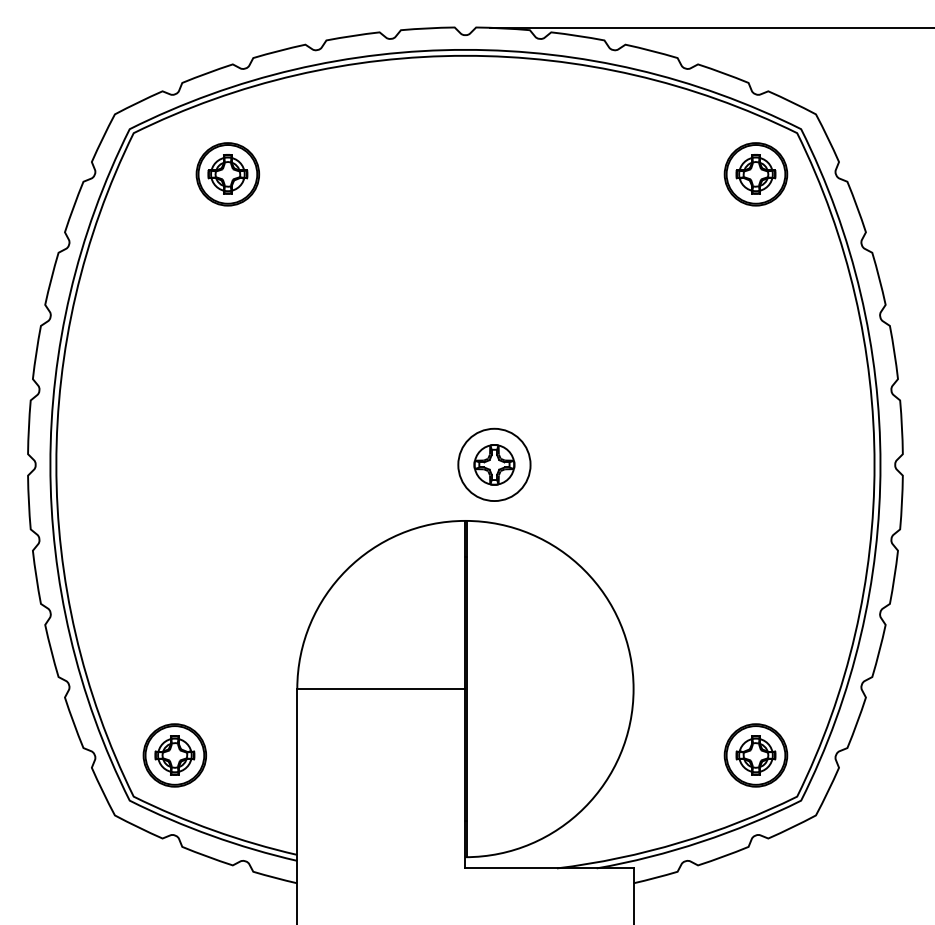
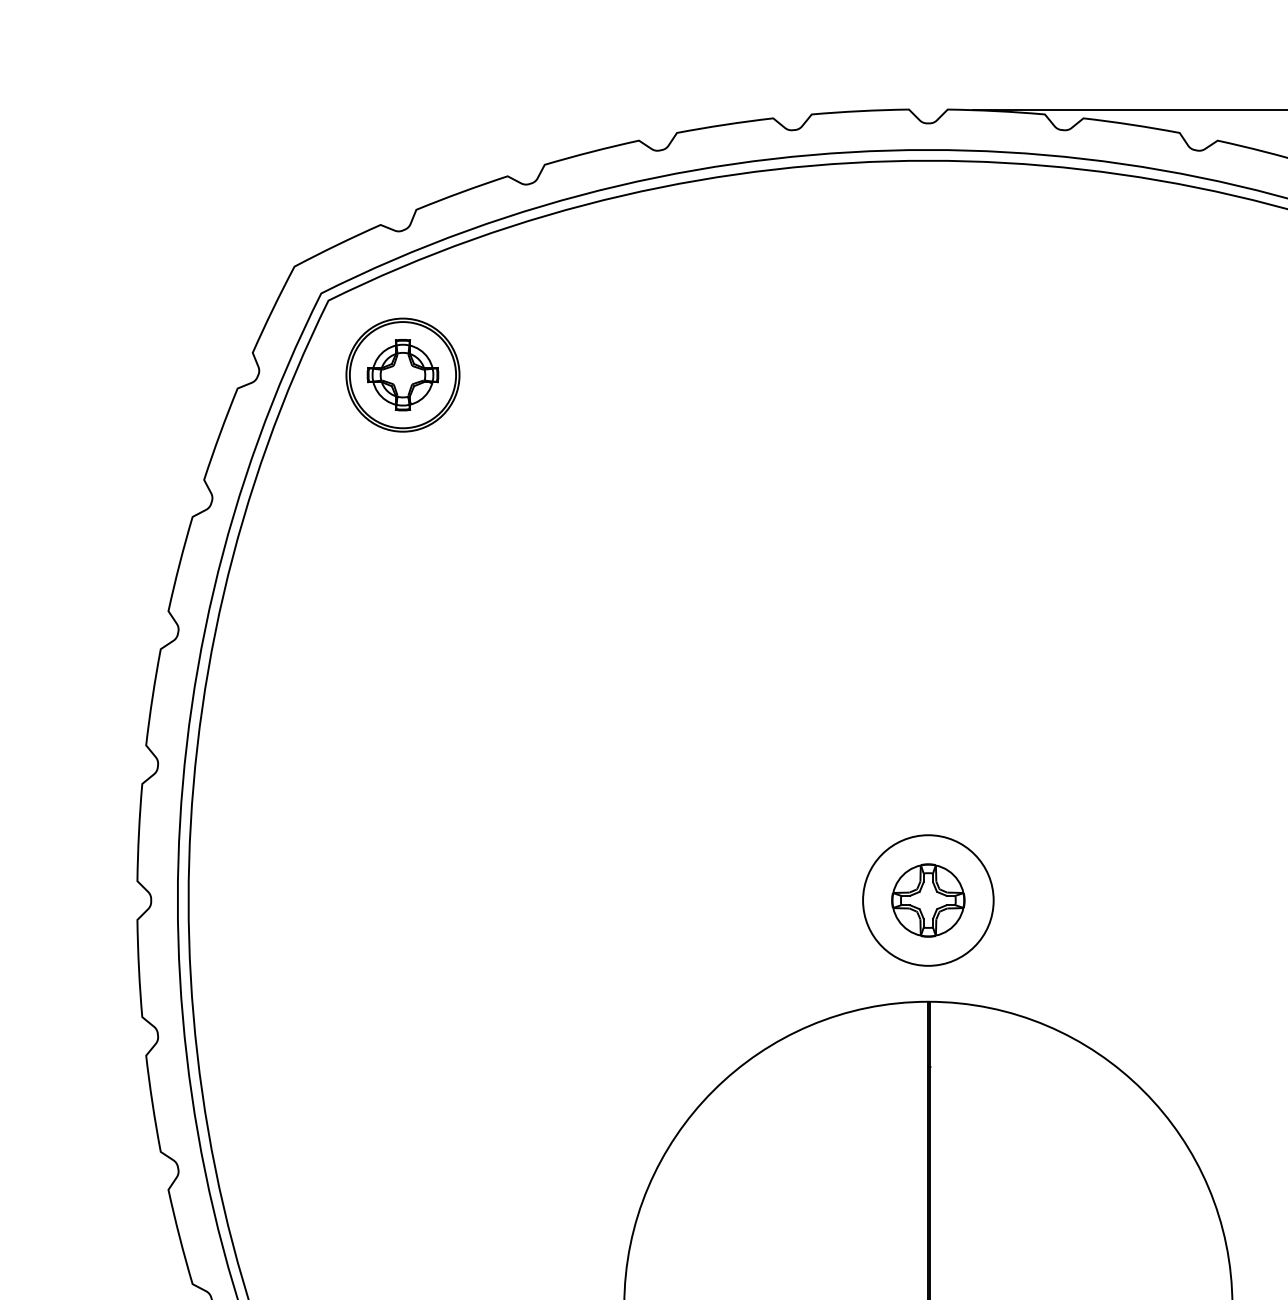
part: (227, 174) -> (402, 375), moved
part: (494, 464) -> (928, 899), moved

